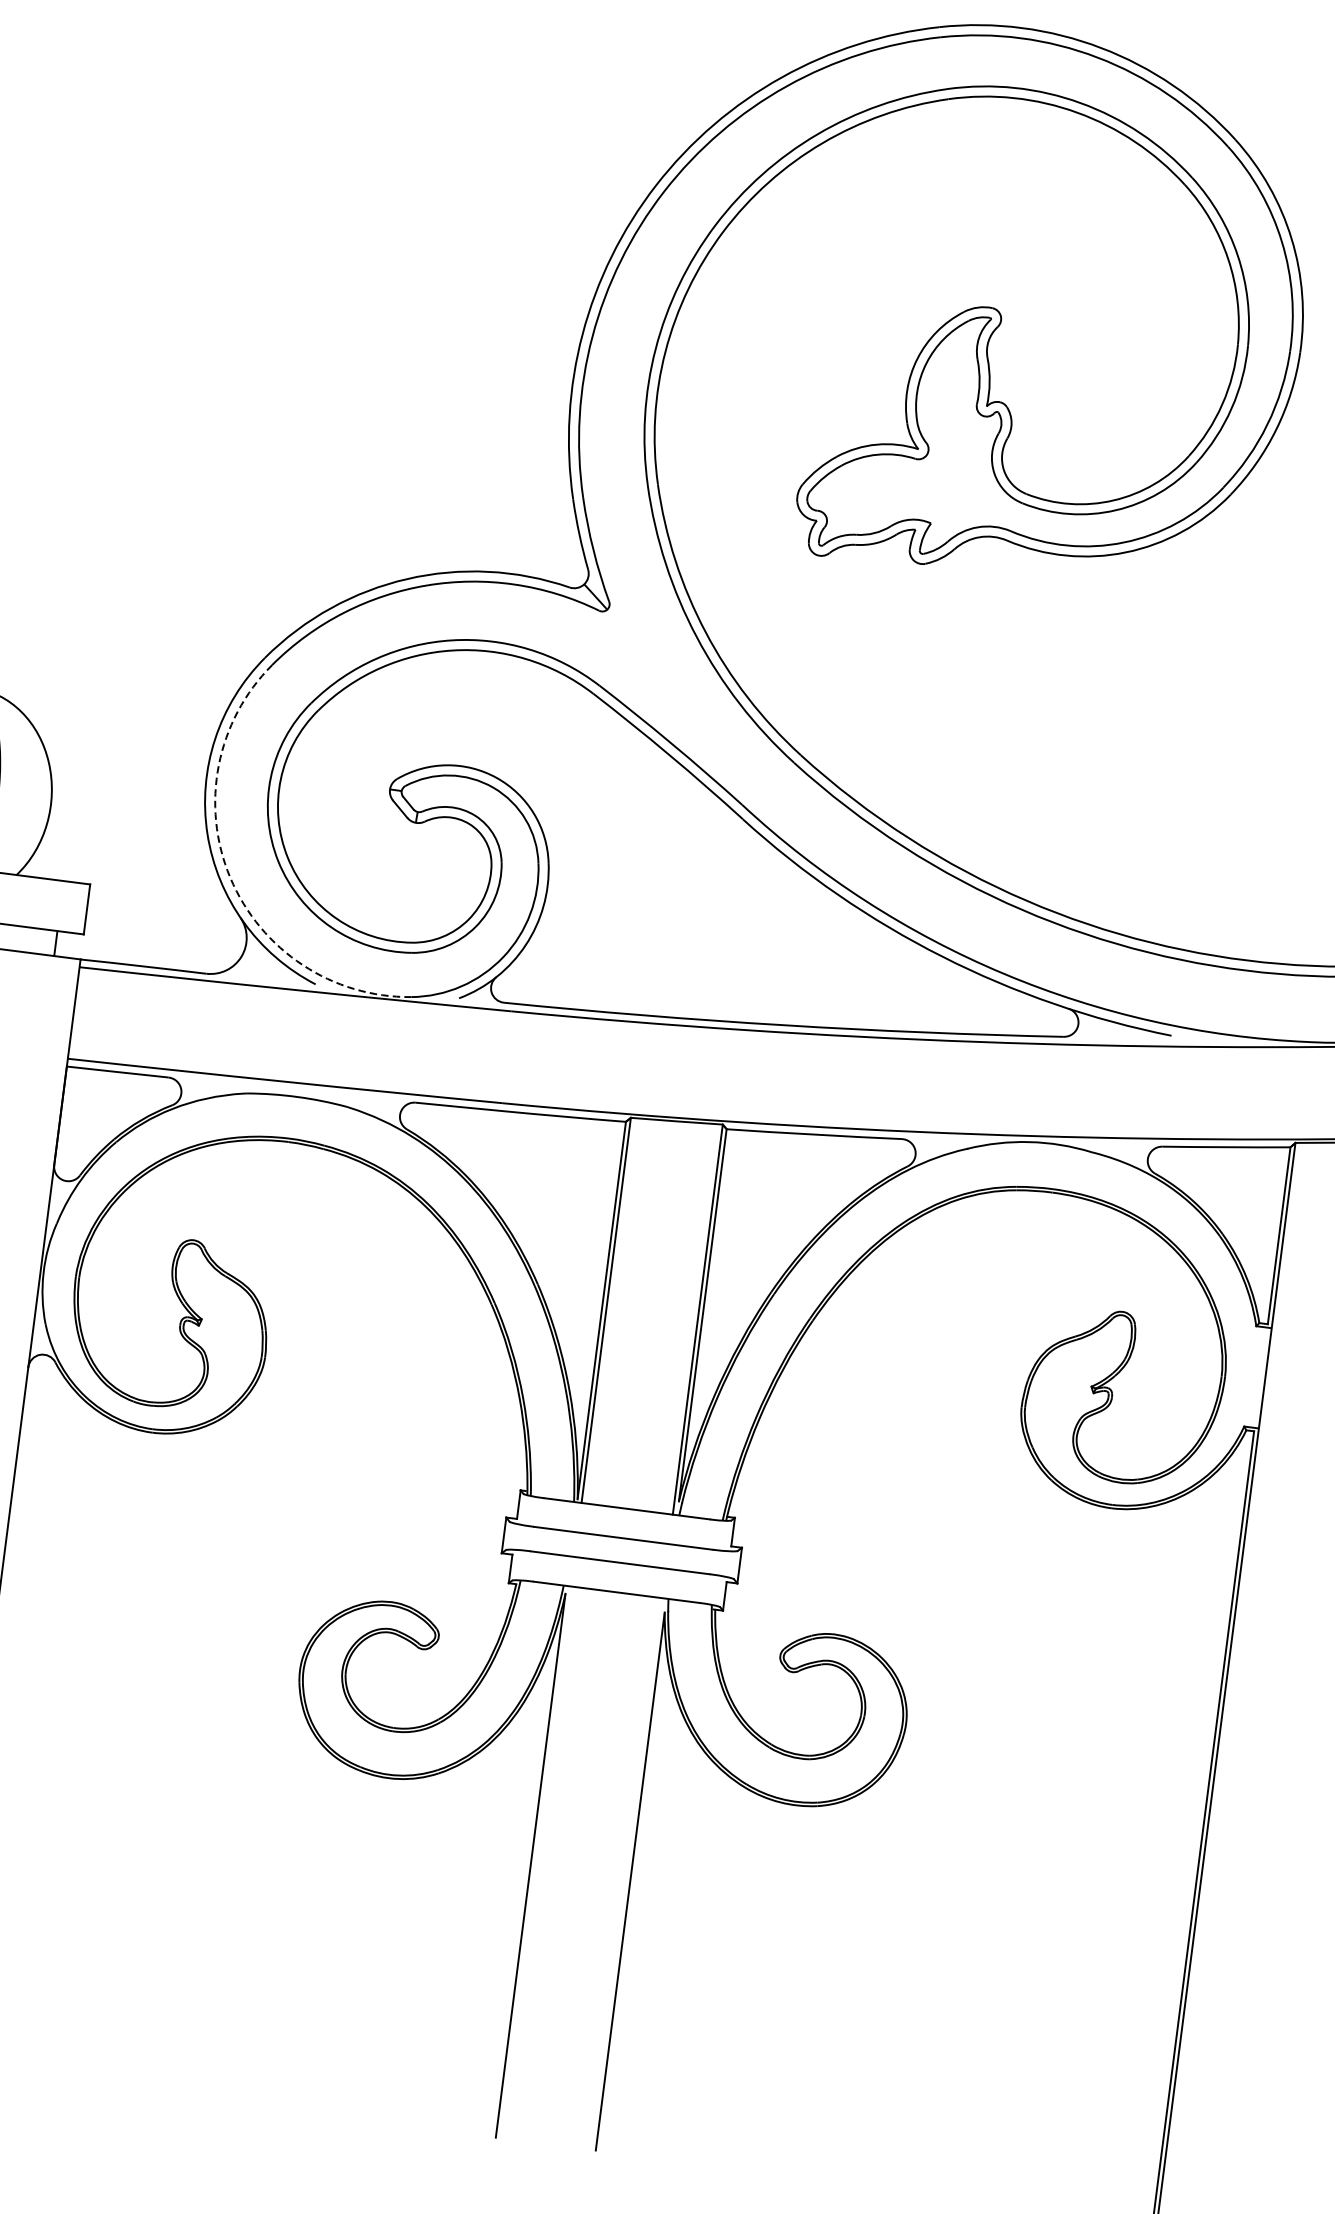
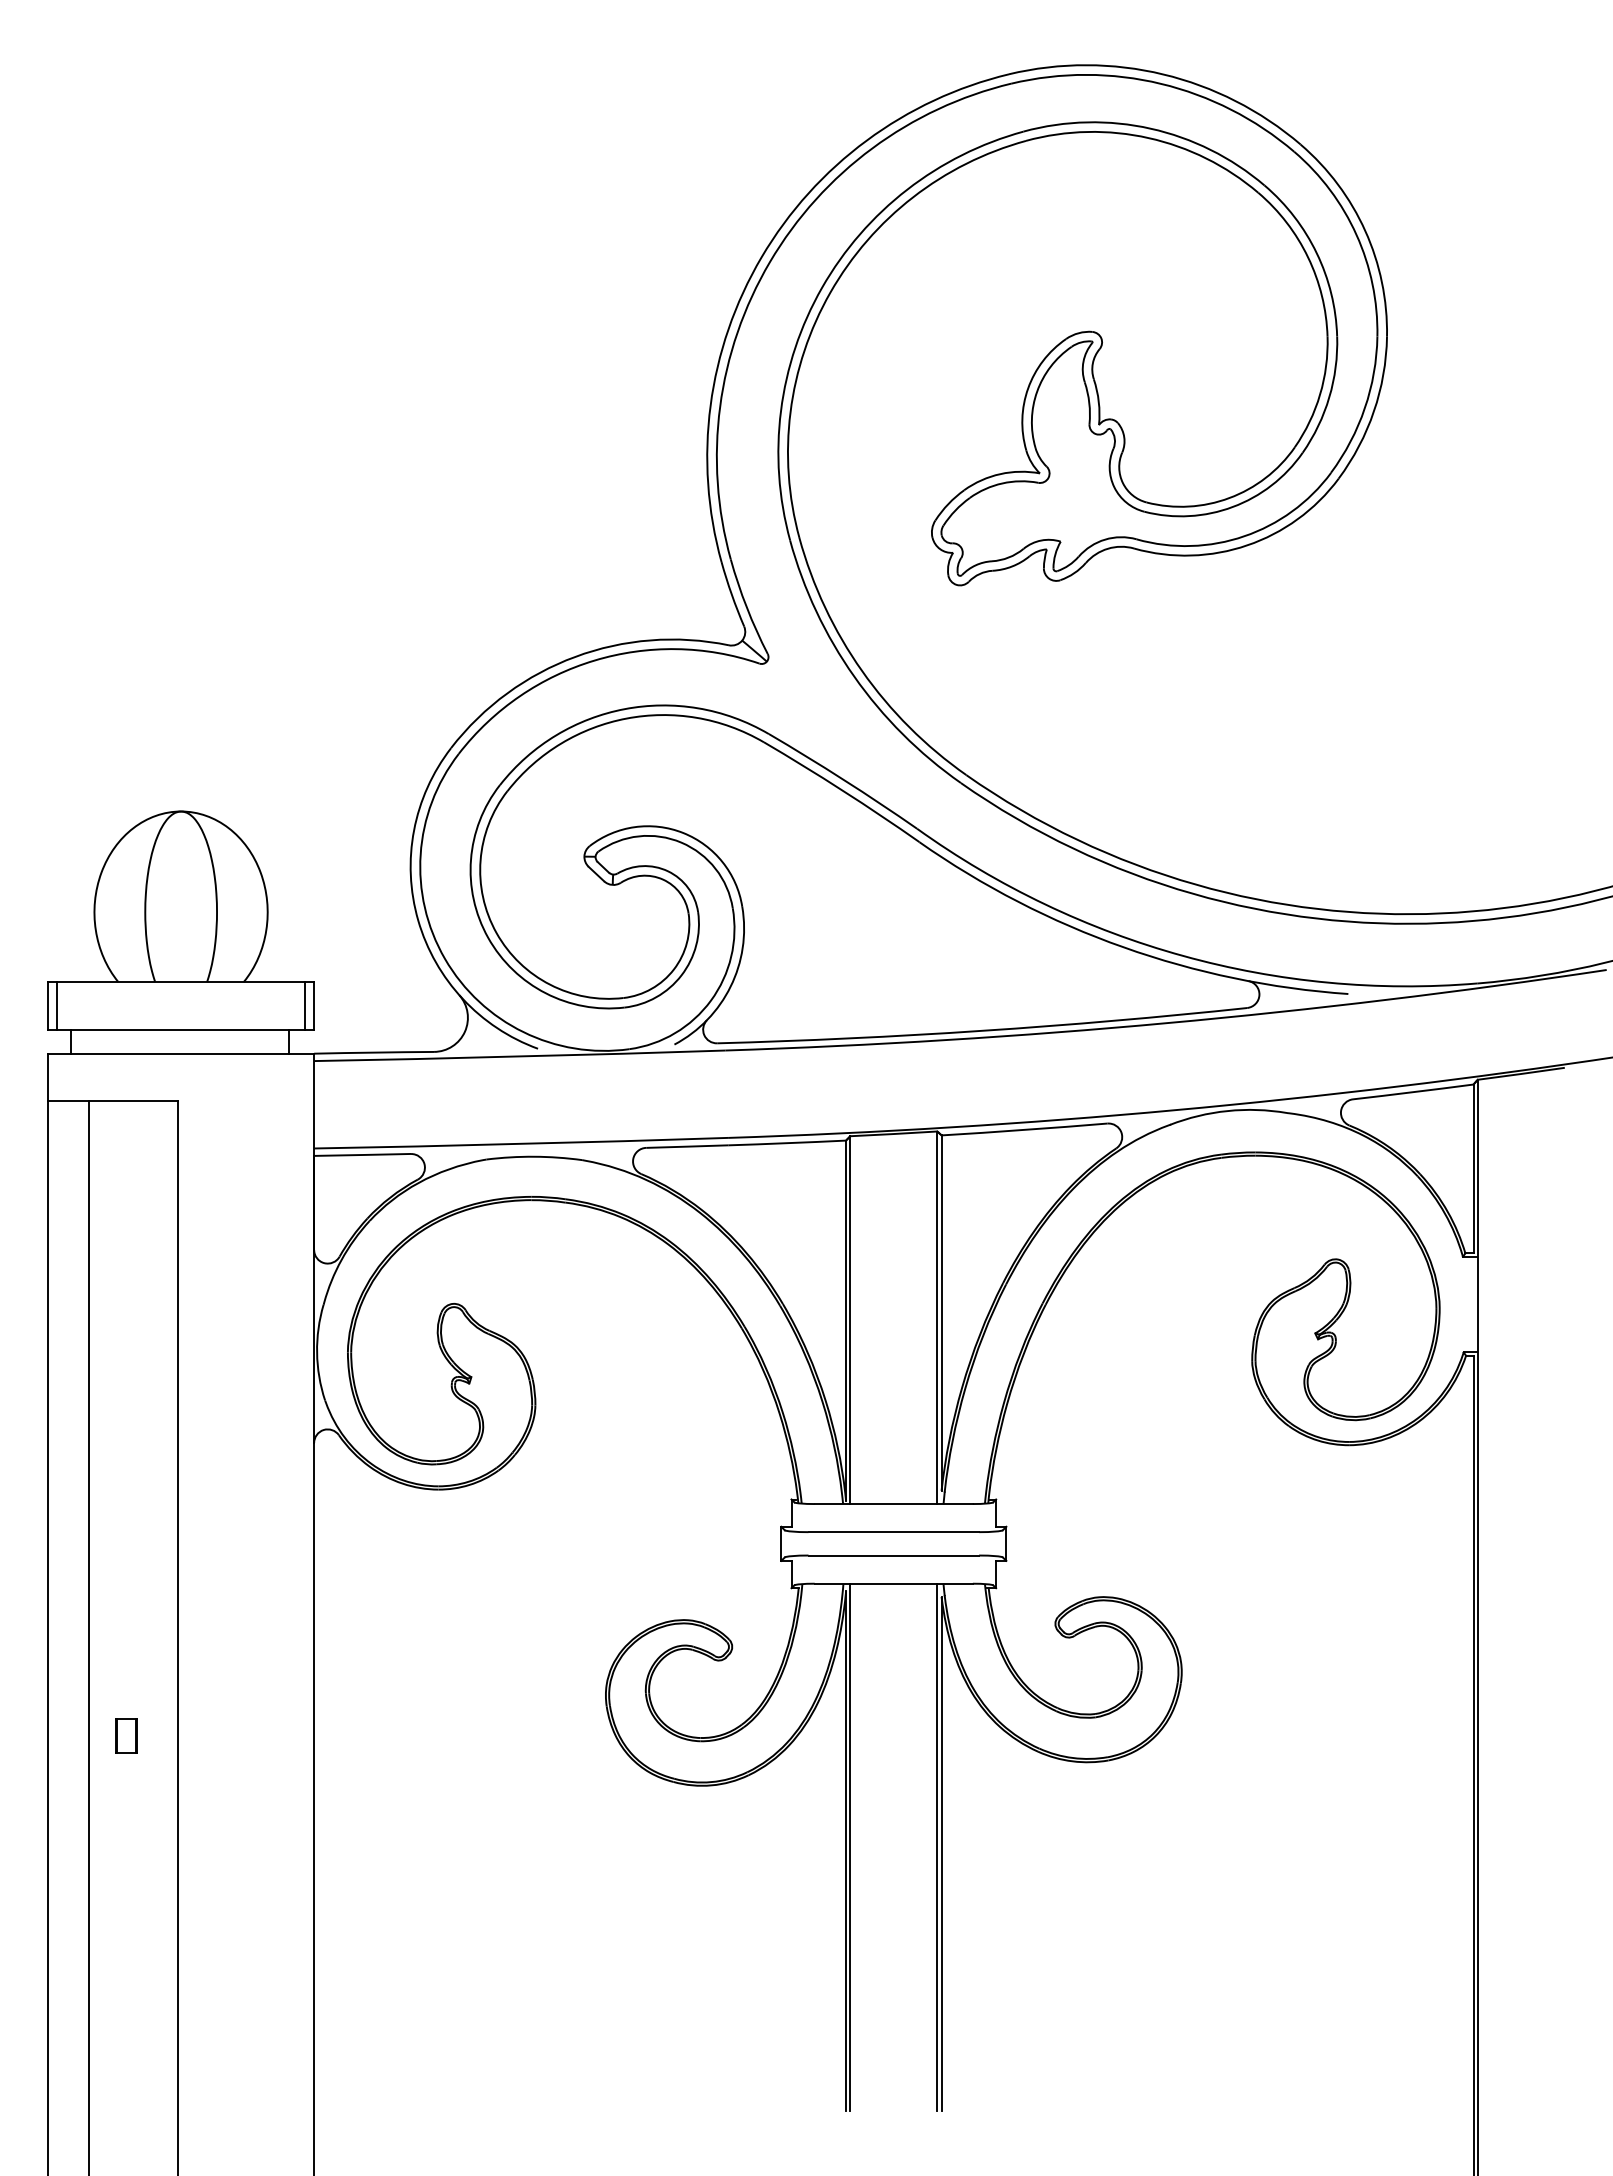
arc: (230, 877) -> (445, 958), dashed -> solid
line: (78, 907) -> (305, 1005), added
line: (535, 1861) -> (850, 1846), added
line: (626, 1873) -> (937, 1846), added

